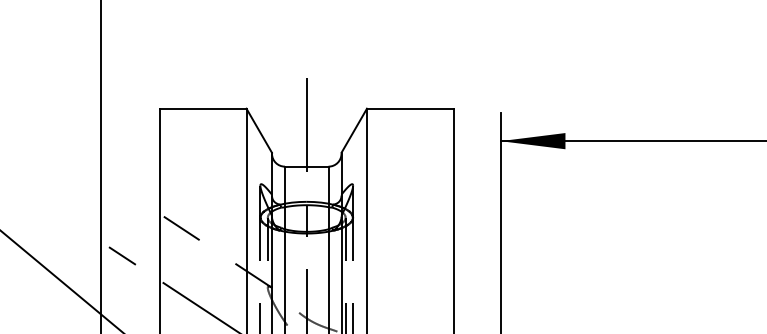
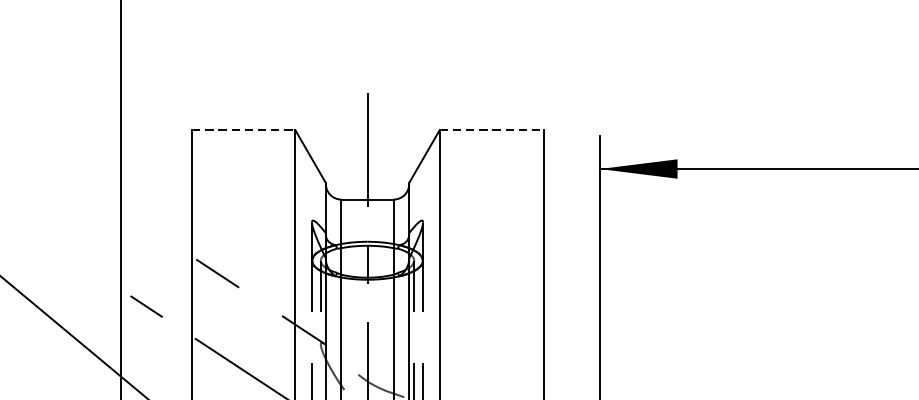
line: (203, 108) -> (243, 129), solid -> dashed
line: (410, 108) -> (491, 129), solid -> dashed

